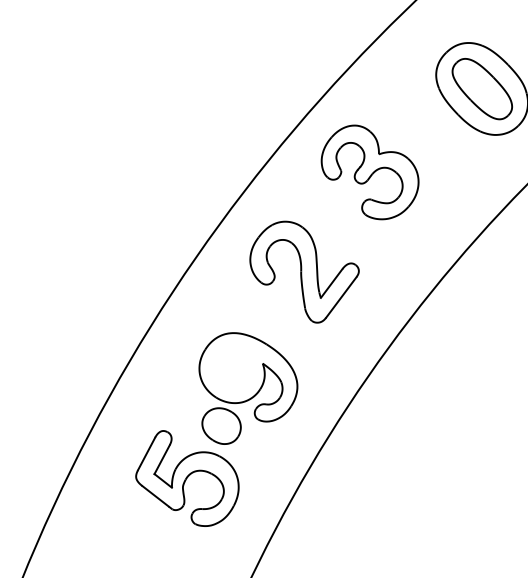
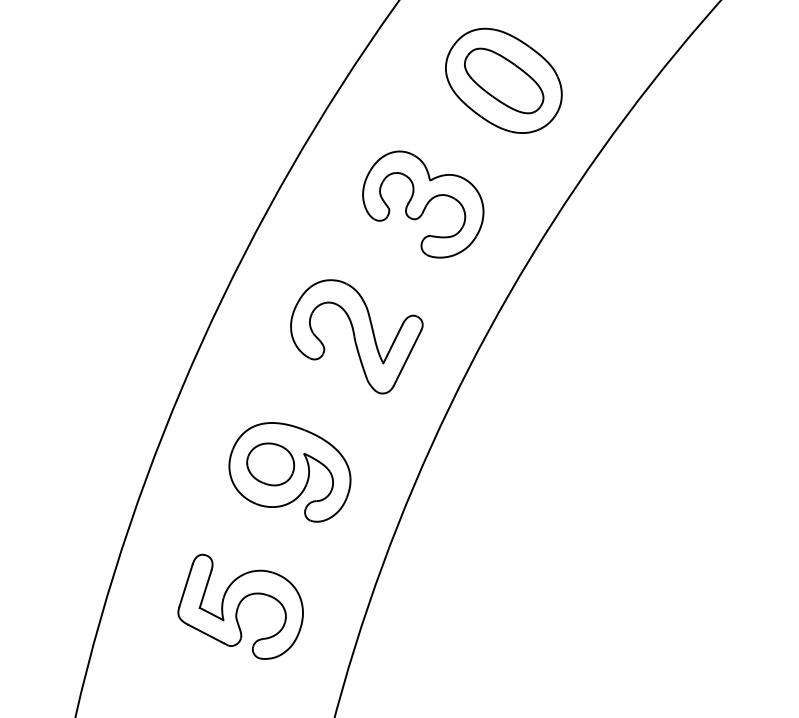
part: (370, 172) -> (423, 204), moved
part: (302, 272) -> (356, 336), moved
part: (221, 426) -> (270, 464), moved

